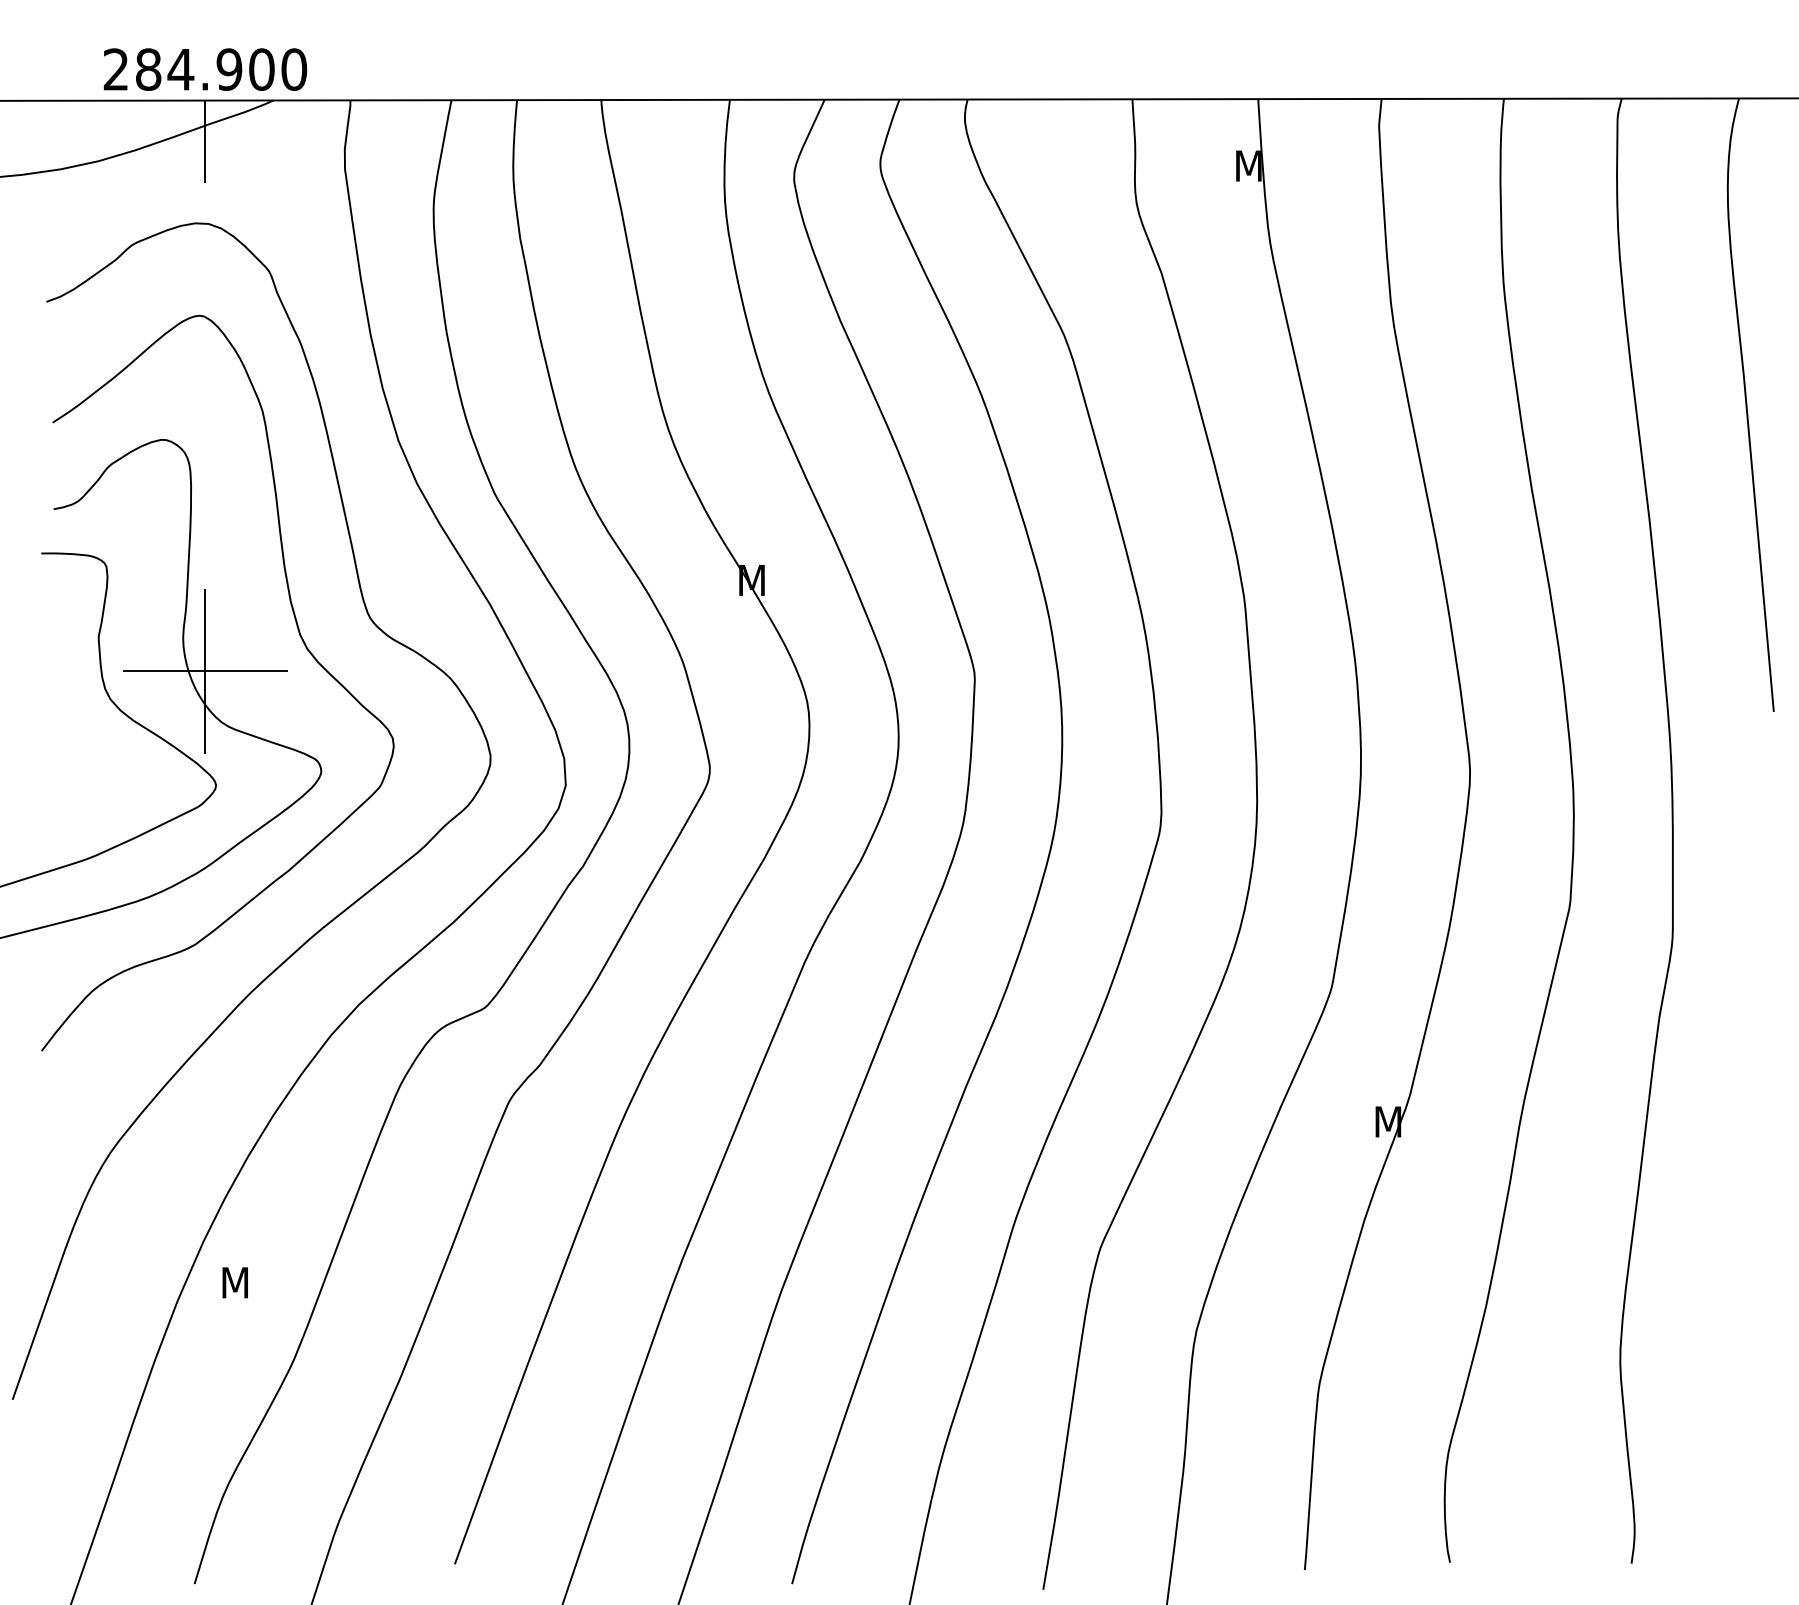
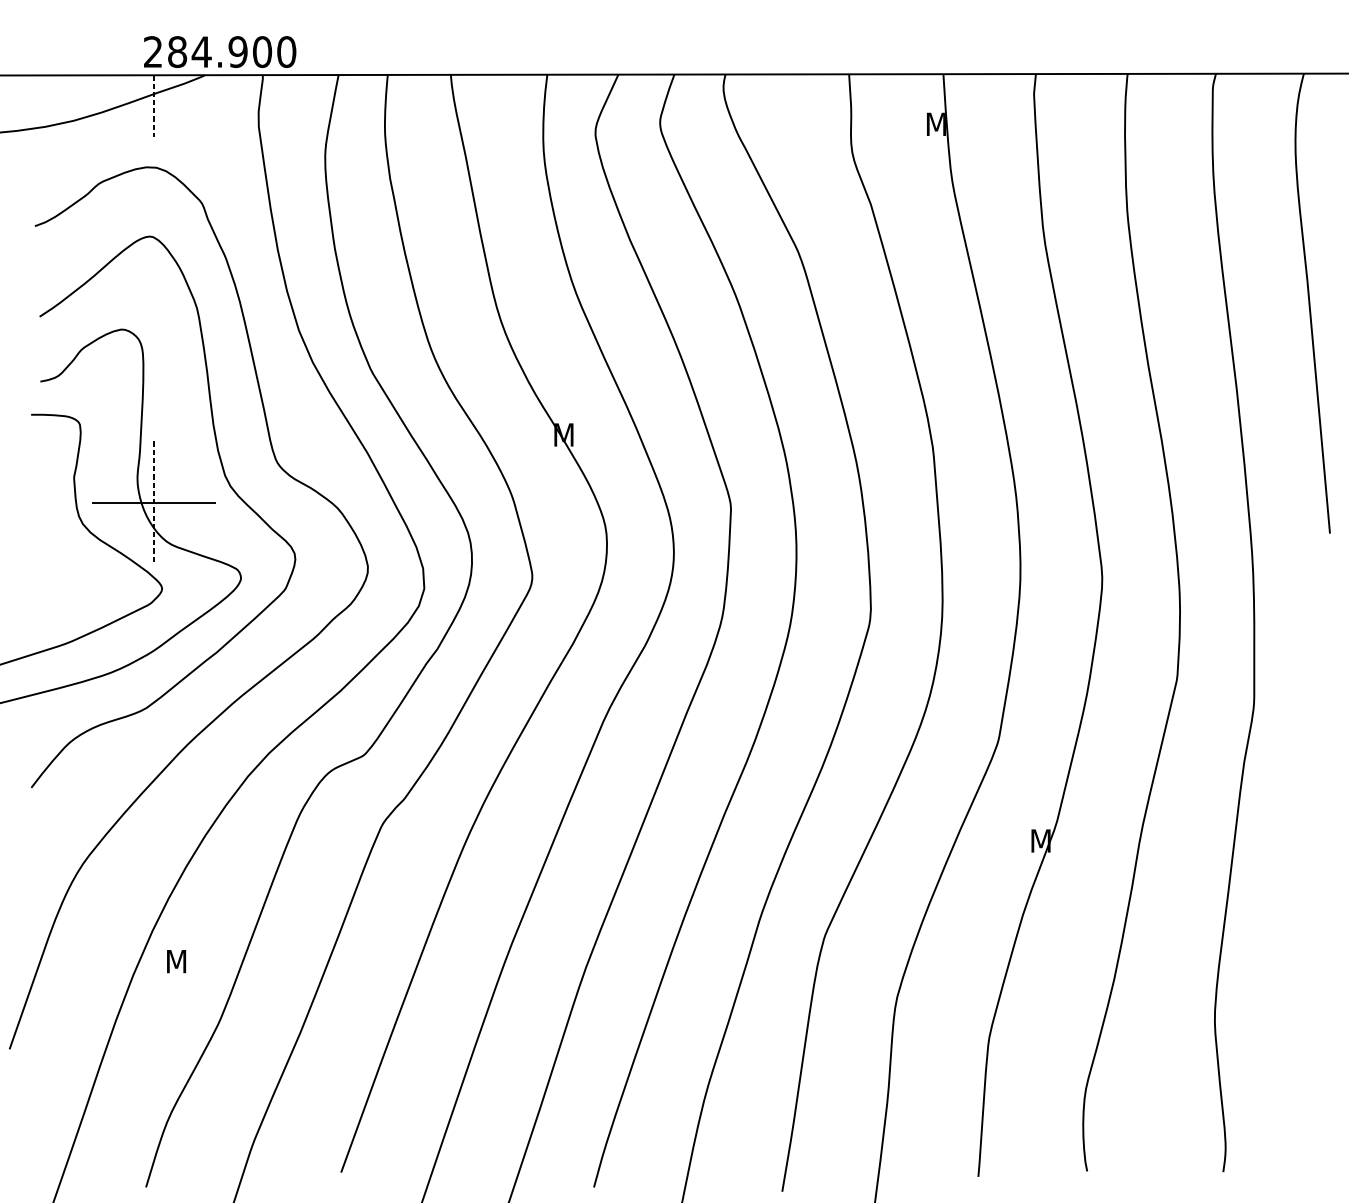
text: (205, 69) -> (220, 51), moved
line: (205, 142) -> (154, 106), solid -> dashed
line: (205, 671) -> (154, 503), solid -> dashed

